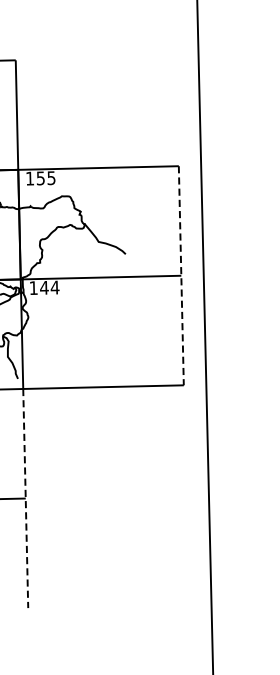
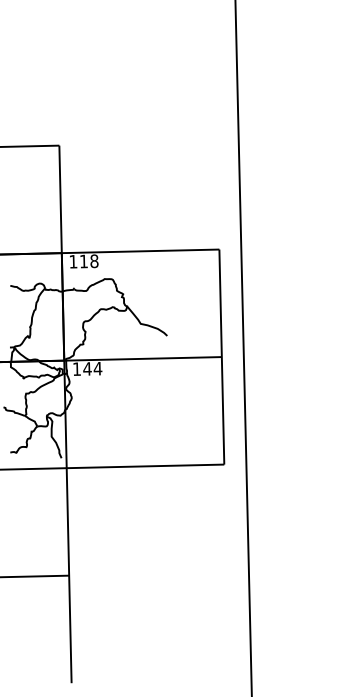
text: (46, 178) -> (89, 261), 155 -> 118
line: (180, 276) -> (221, 357), dashed -> solid
line: (26, 498) -> (69, 575), dashed -> solid

